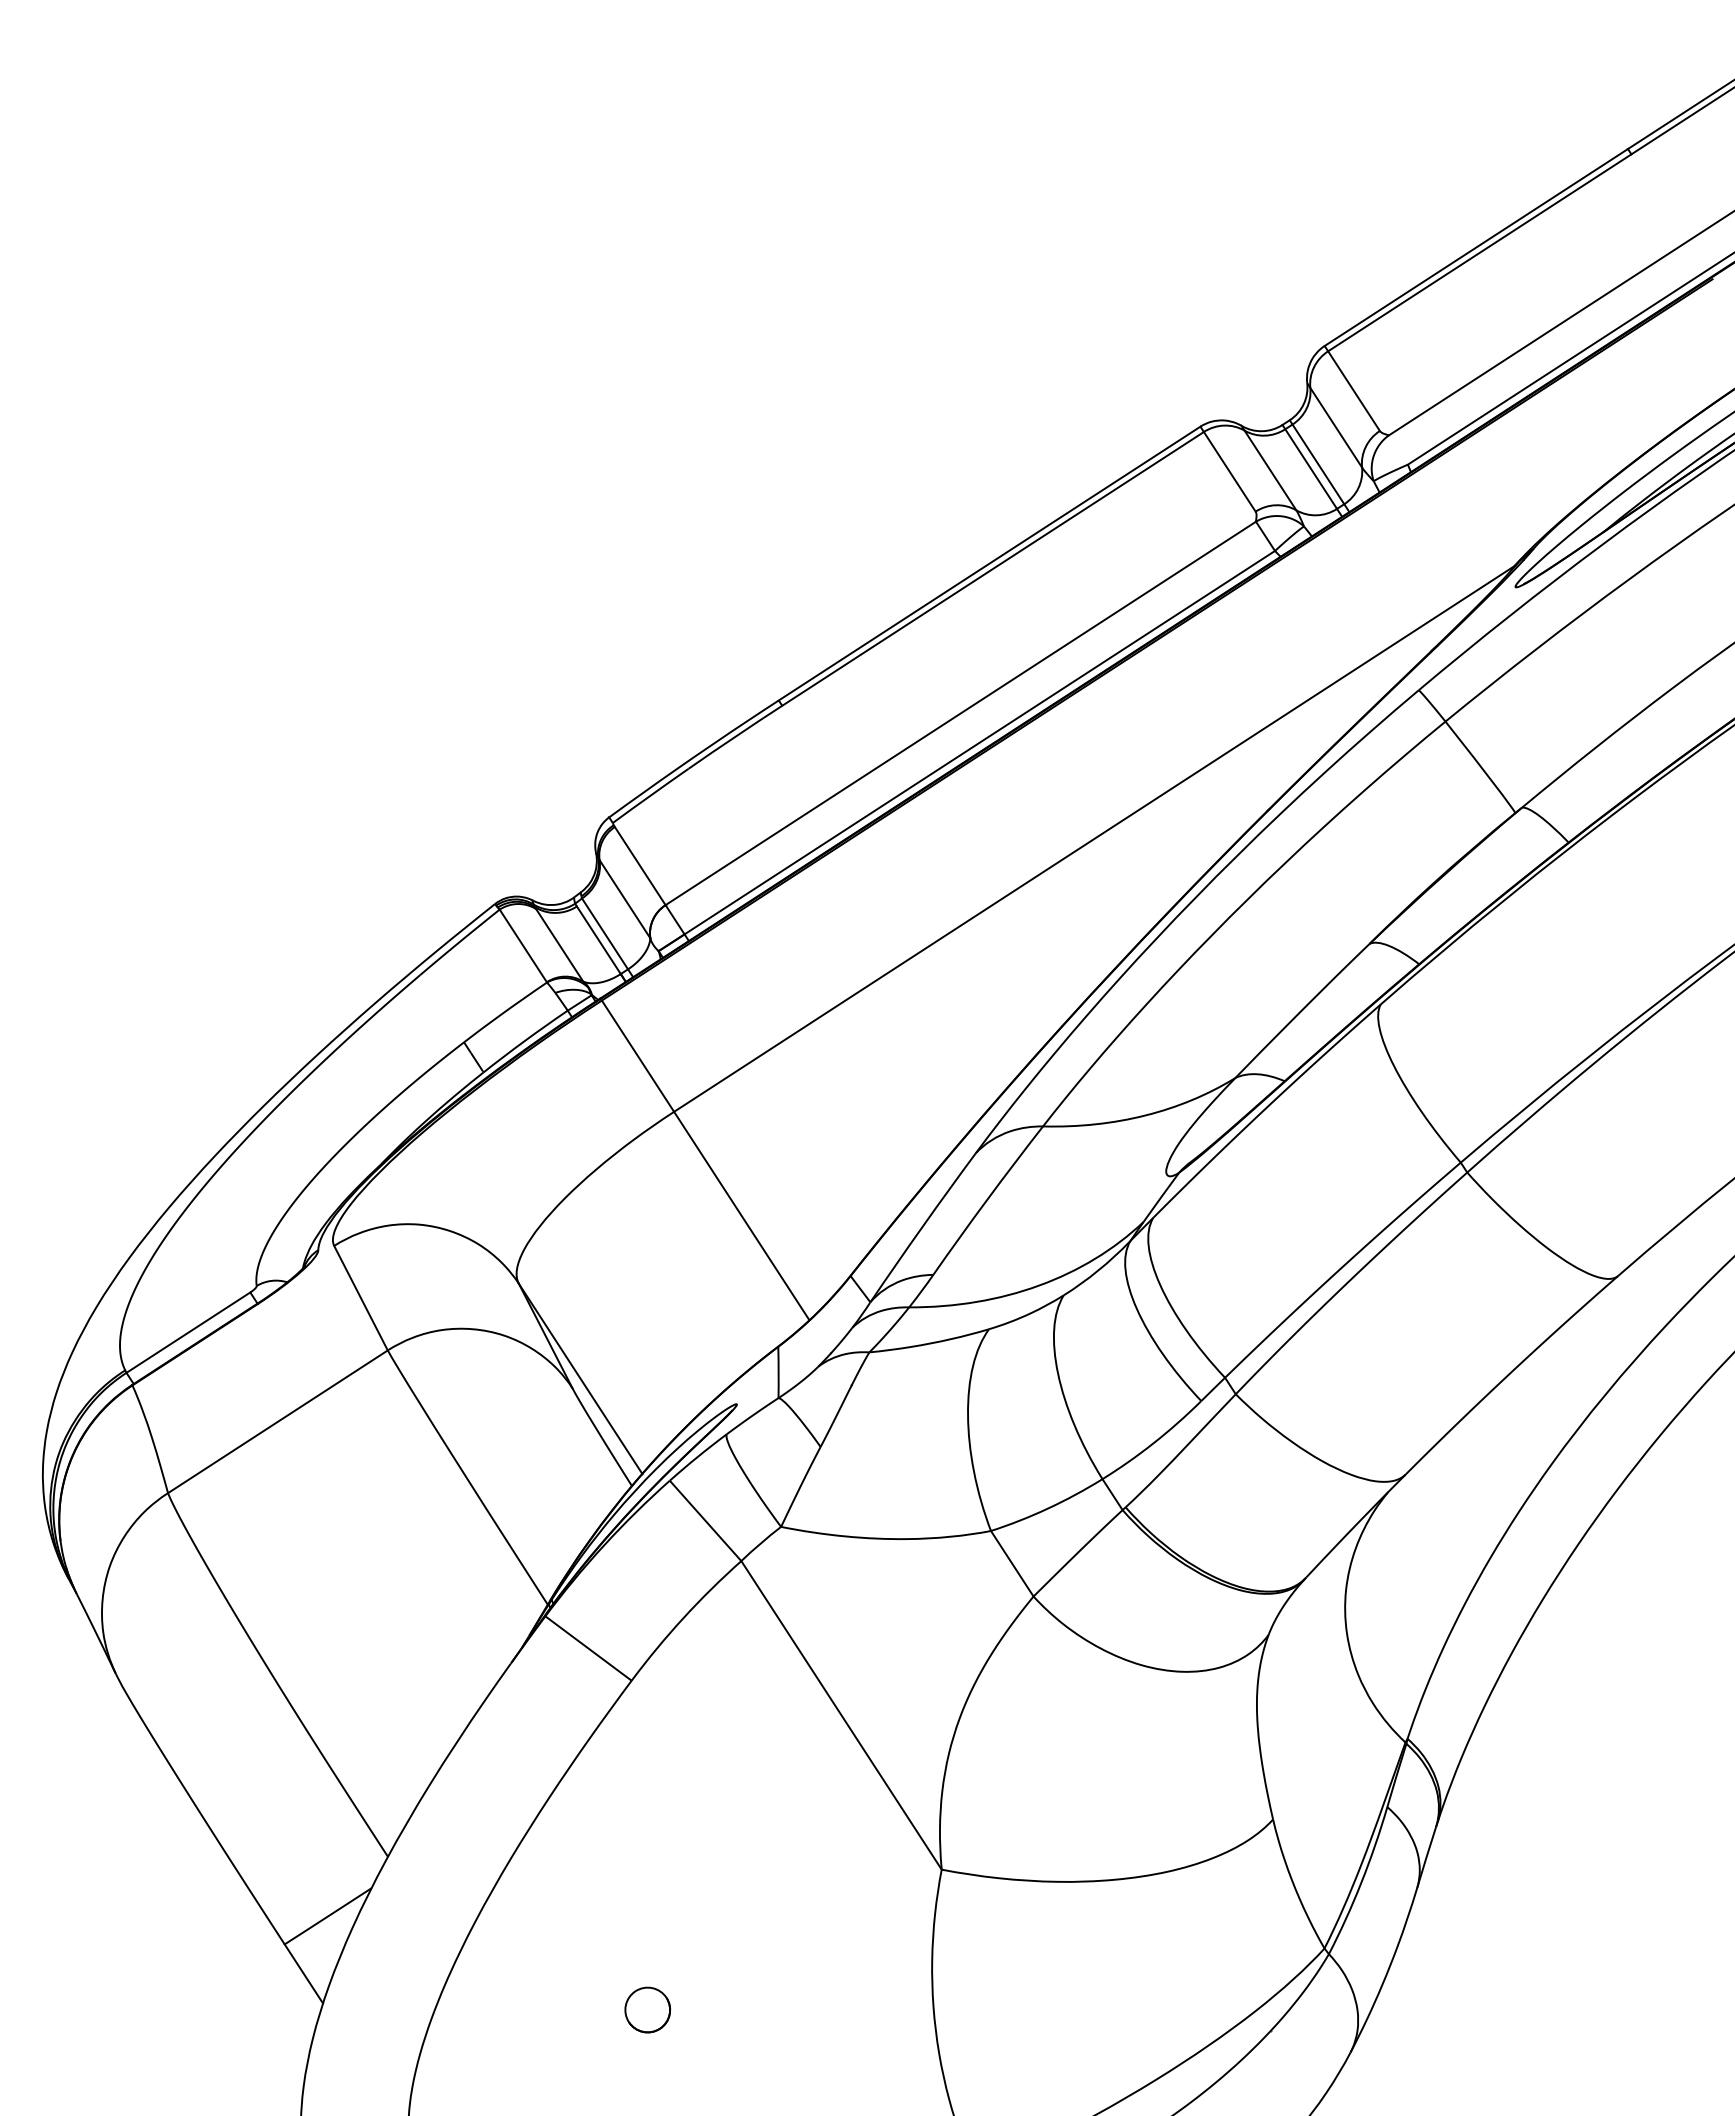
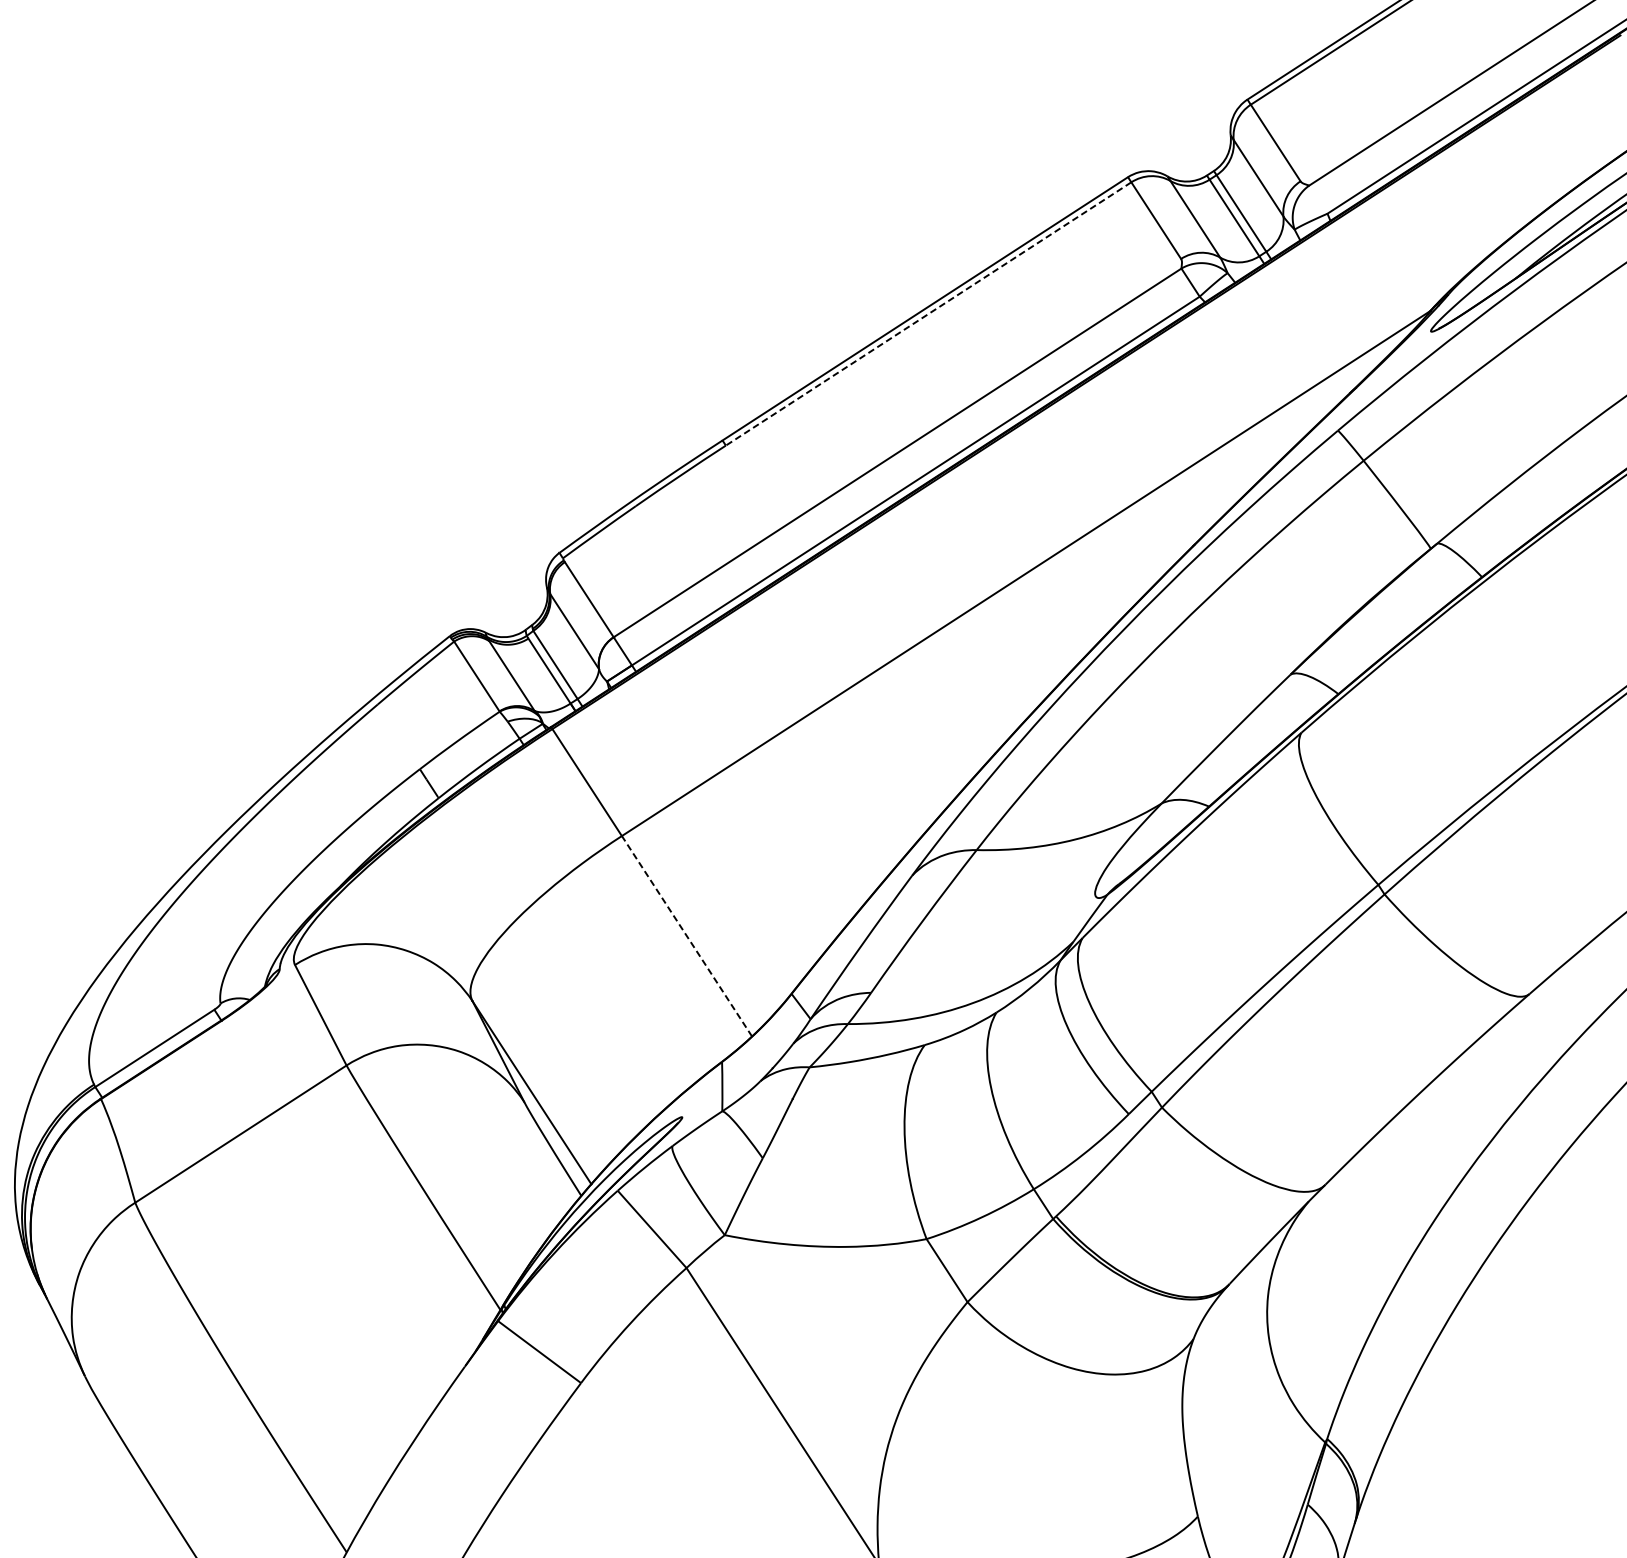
line: (992, 569) -> (928, 314), solid -> dashed
line: (741, 1215) -> (686, 935), solid -> dashed

